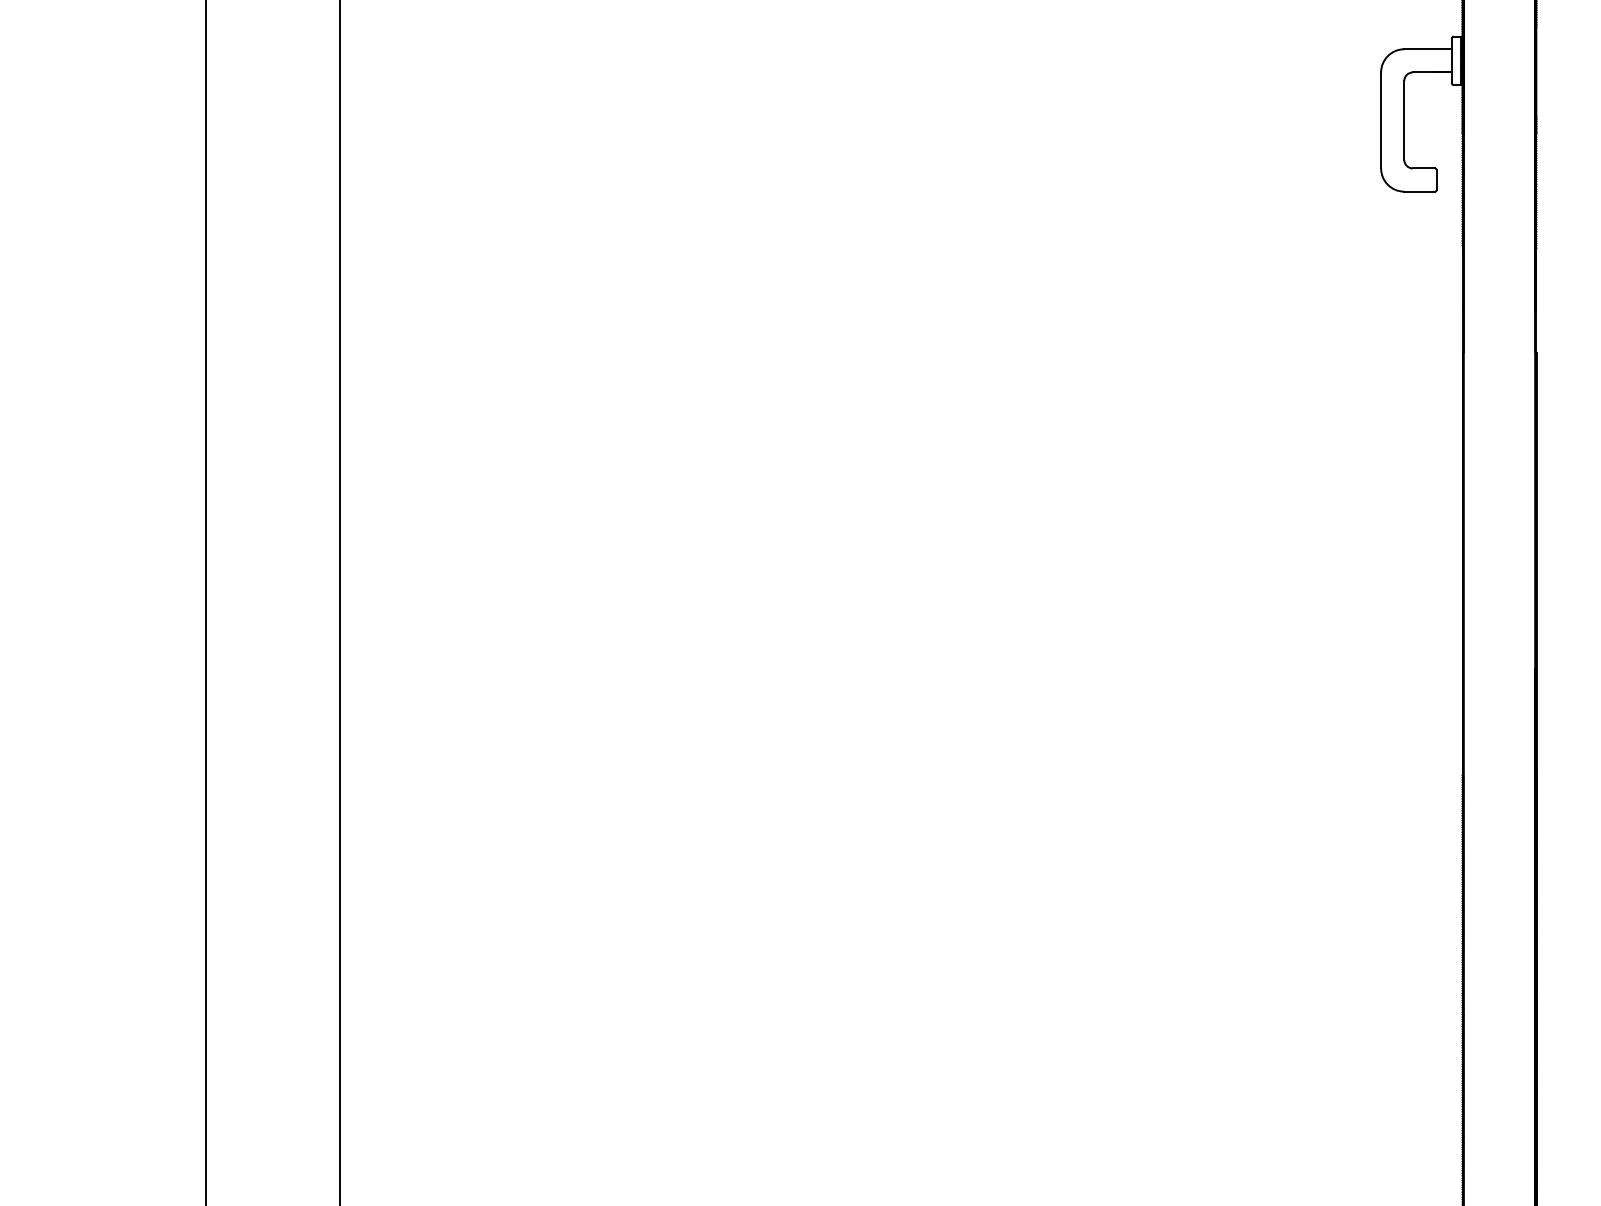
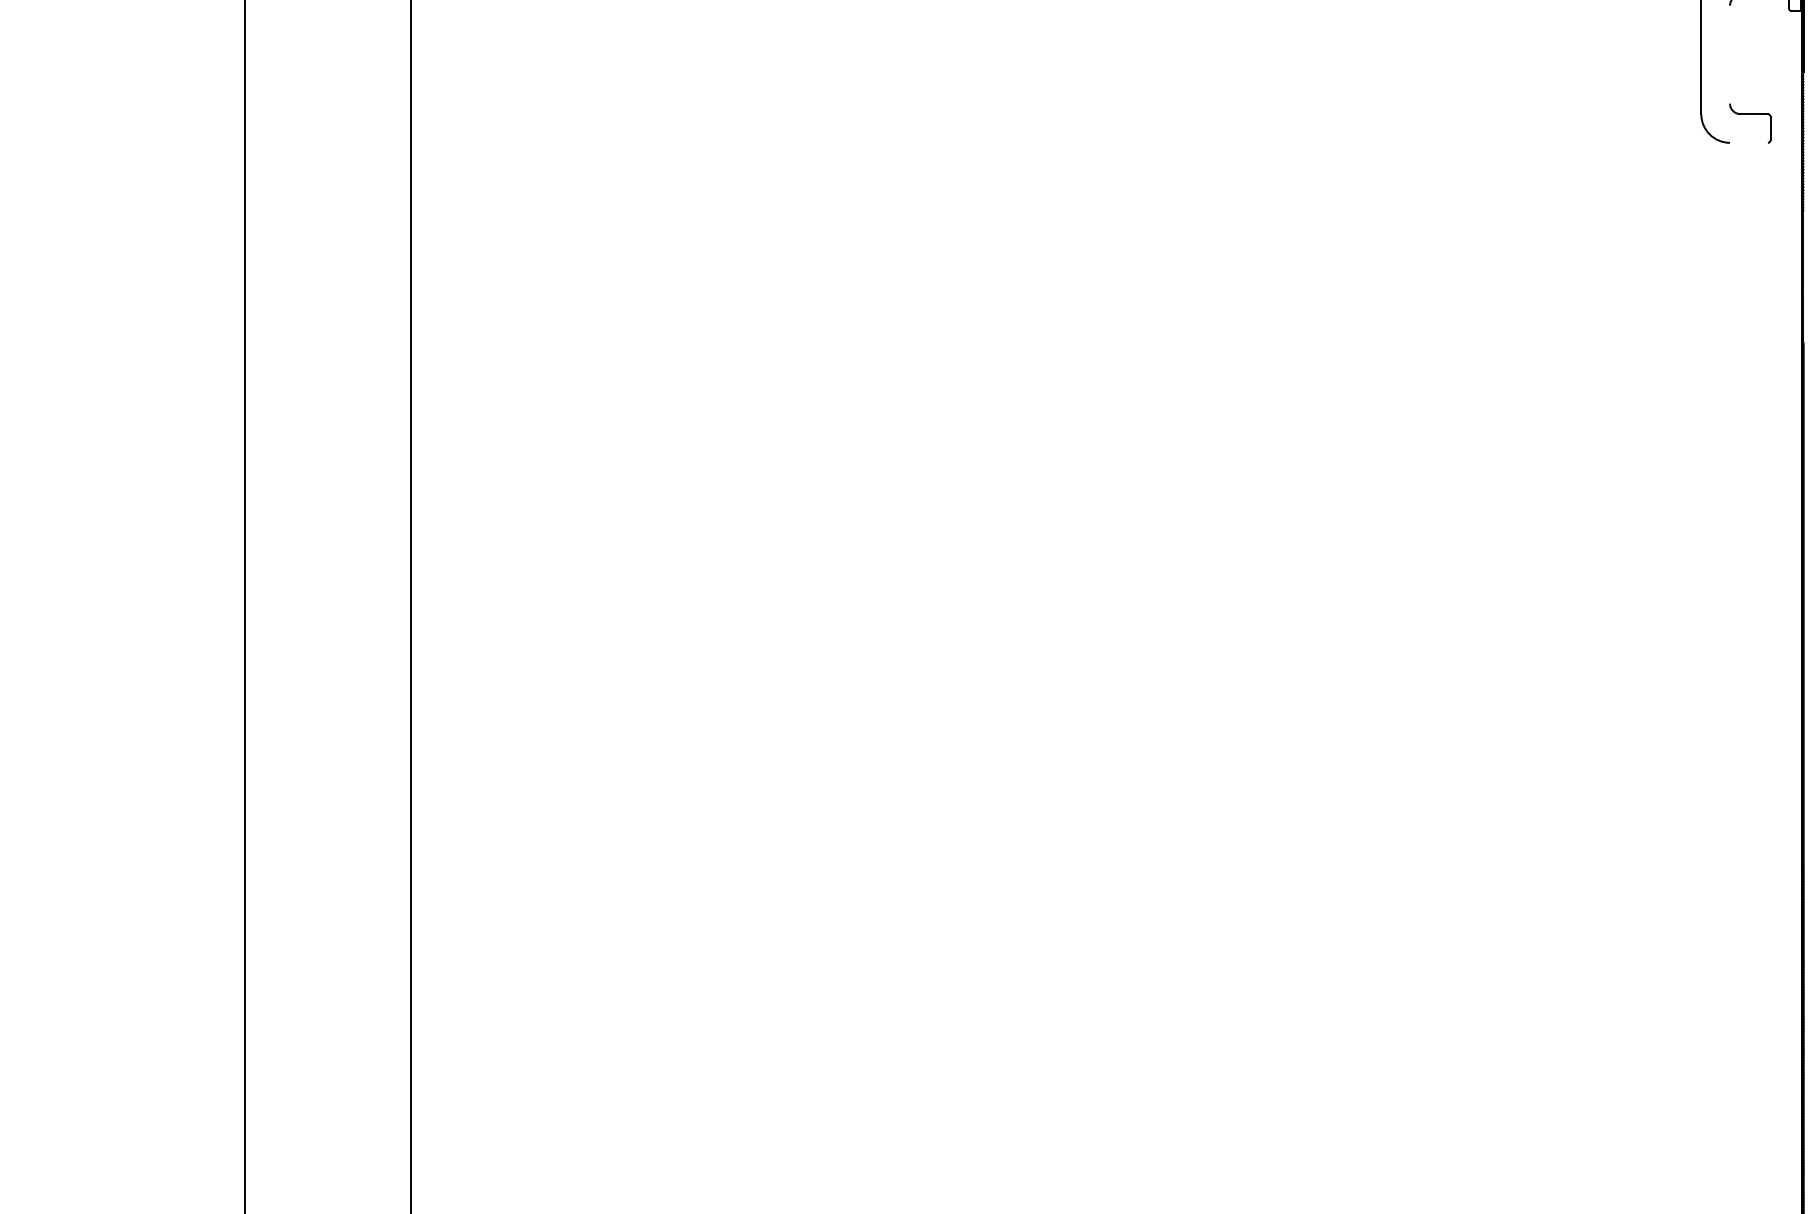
line: (1404, 120) -> (1730, 54), removed
line: (1419, 191) -> (1748, 142), removed

